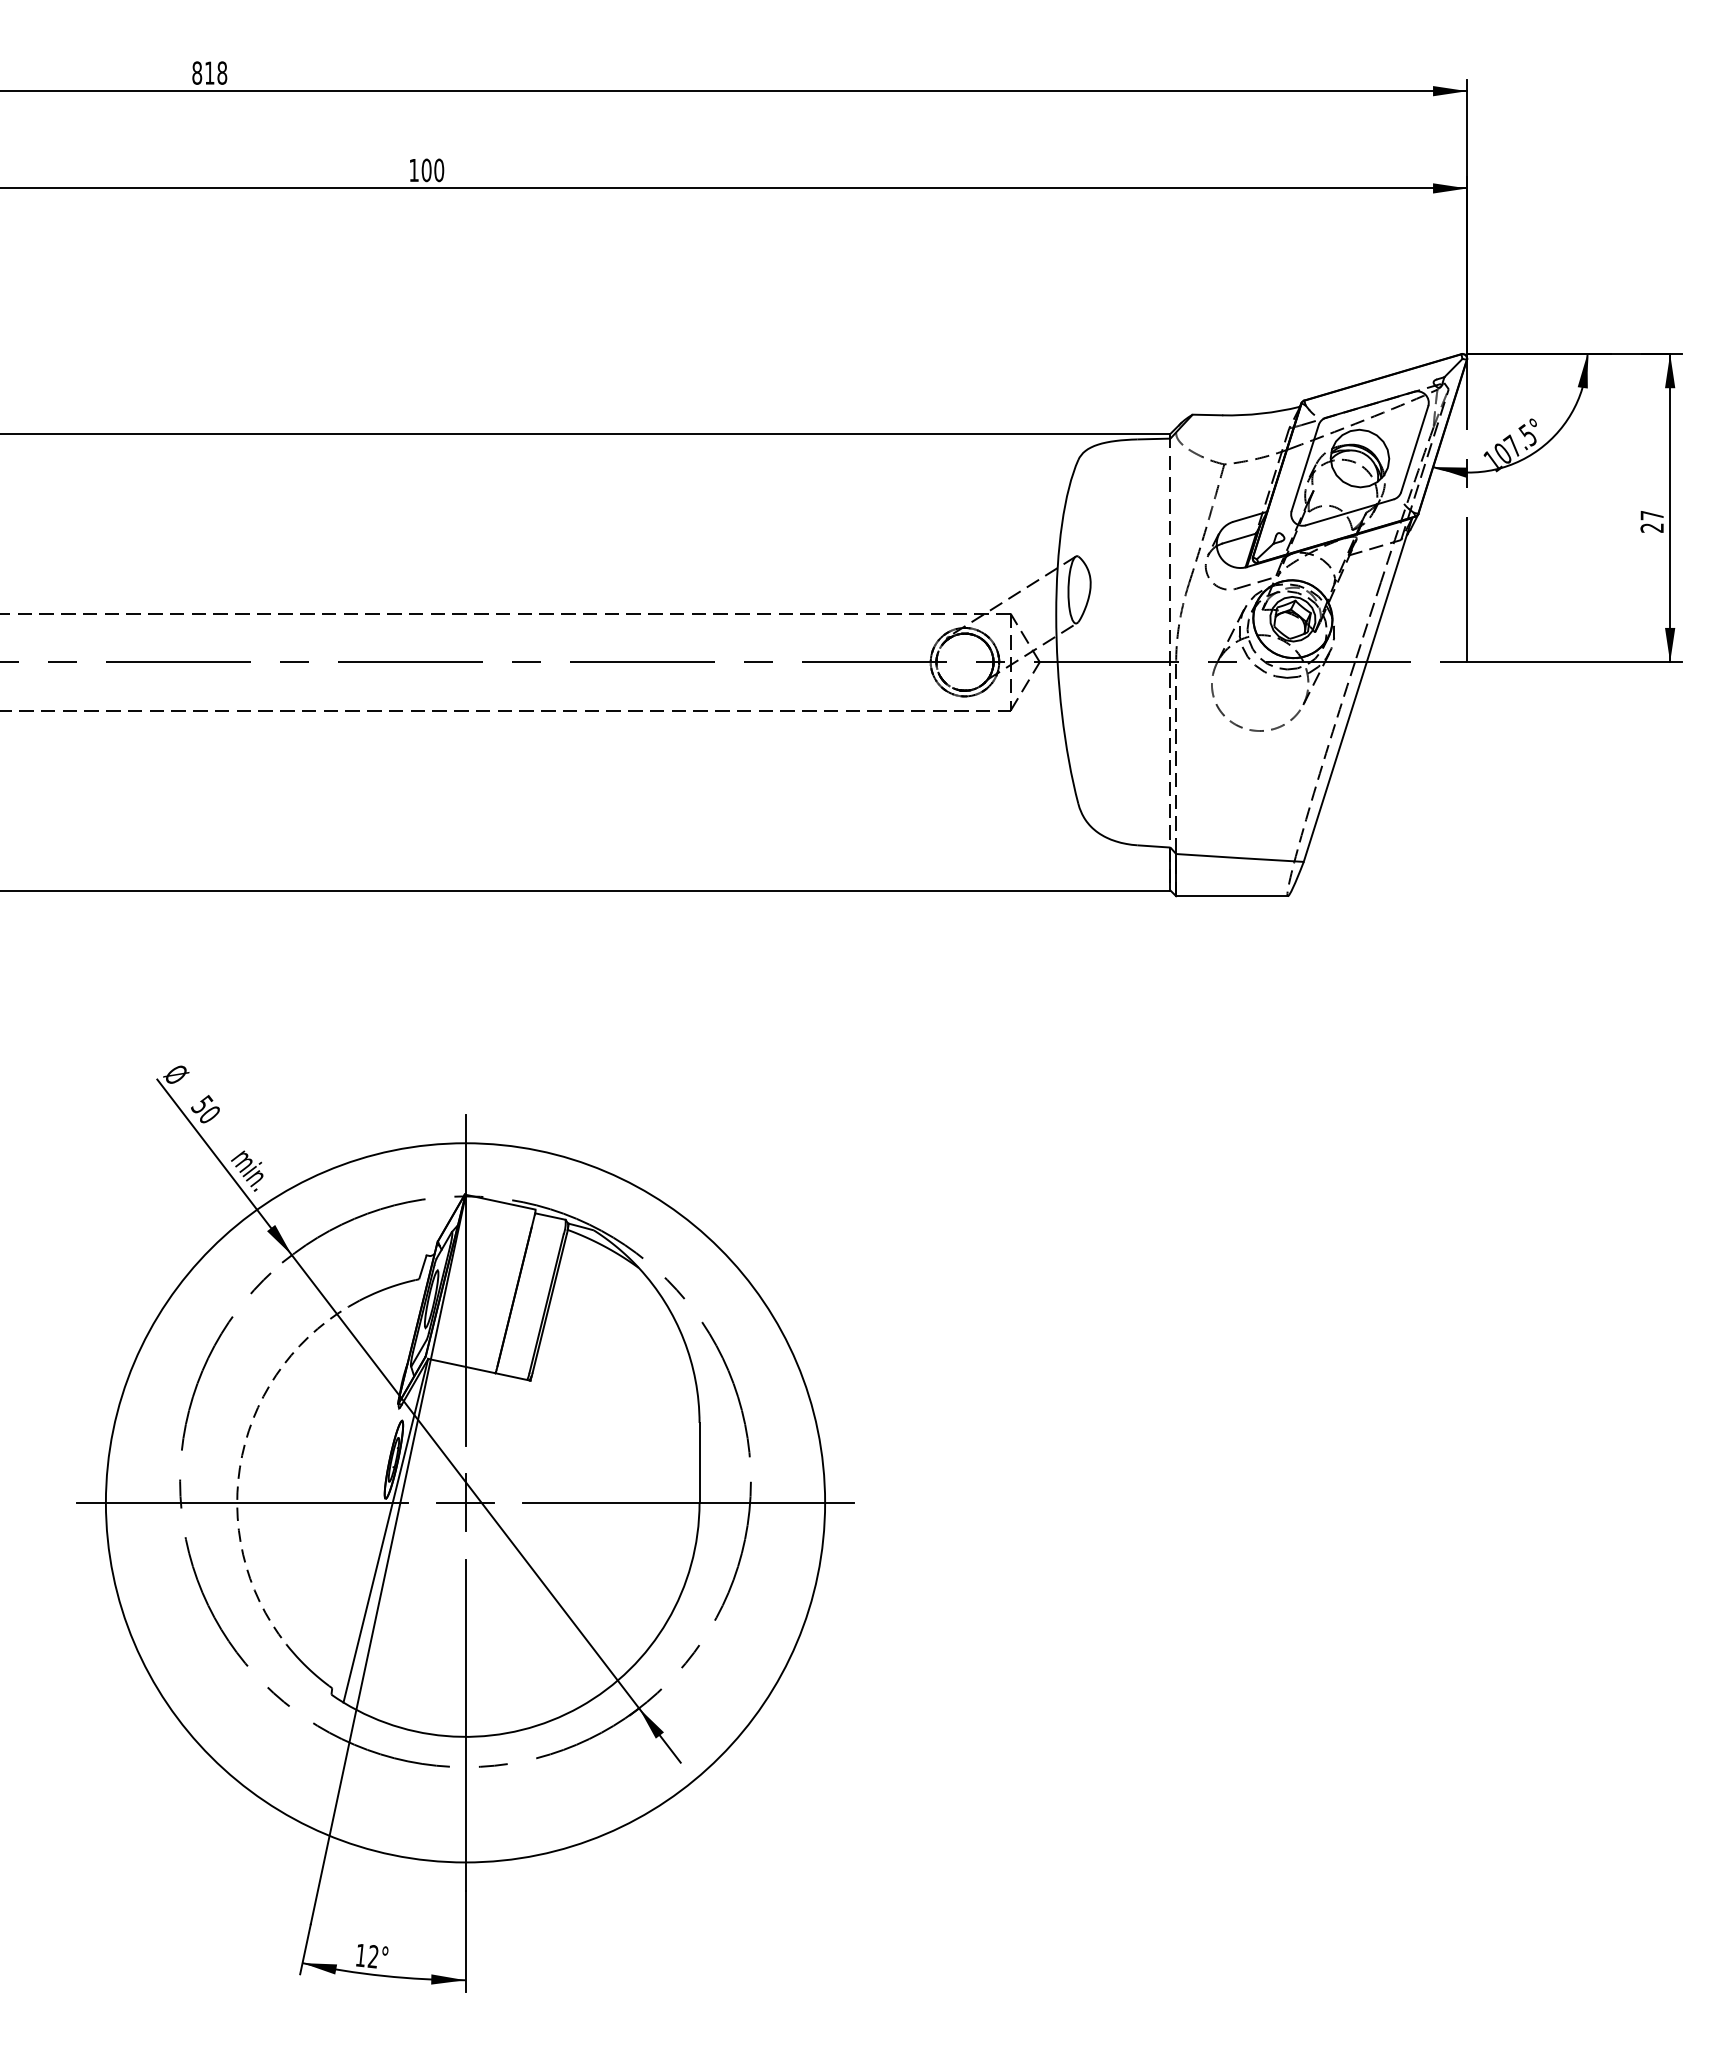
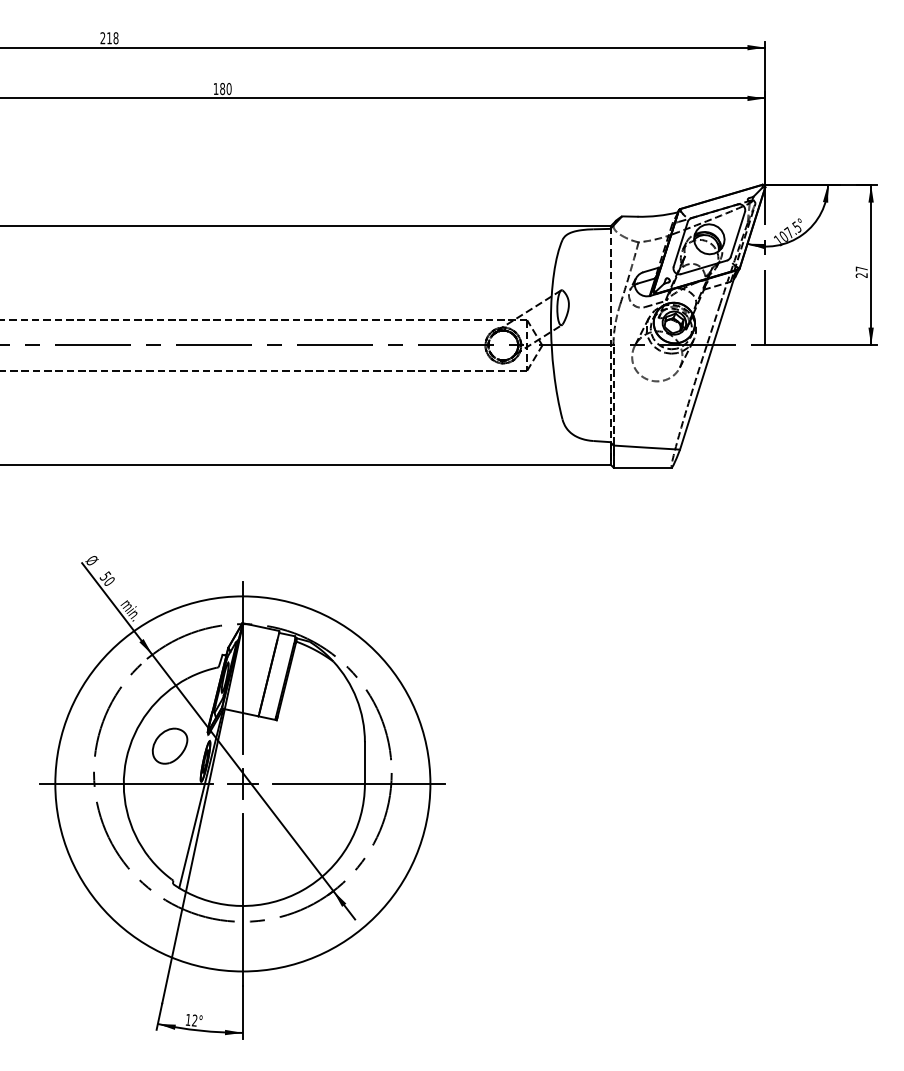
text: (196, 73) -> (102, 38), 818 -> 218
text: (426, 169) -> (222, 88), 100 -> 180
part: (324, 1429) -> (169, 745), added
arc: (242, 1455) -> (126, 759), dashed -> solid

